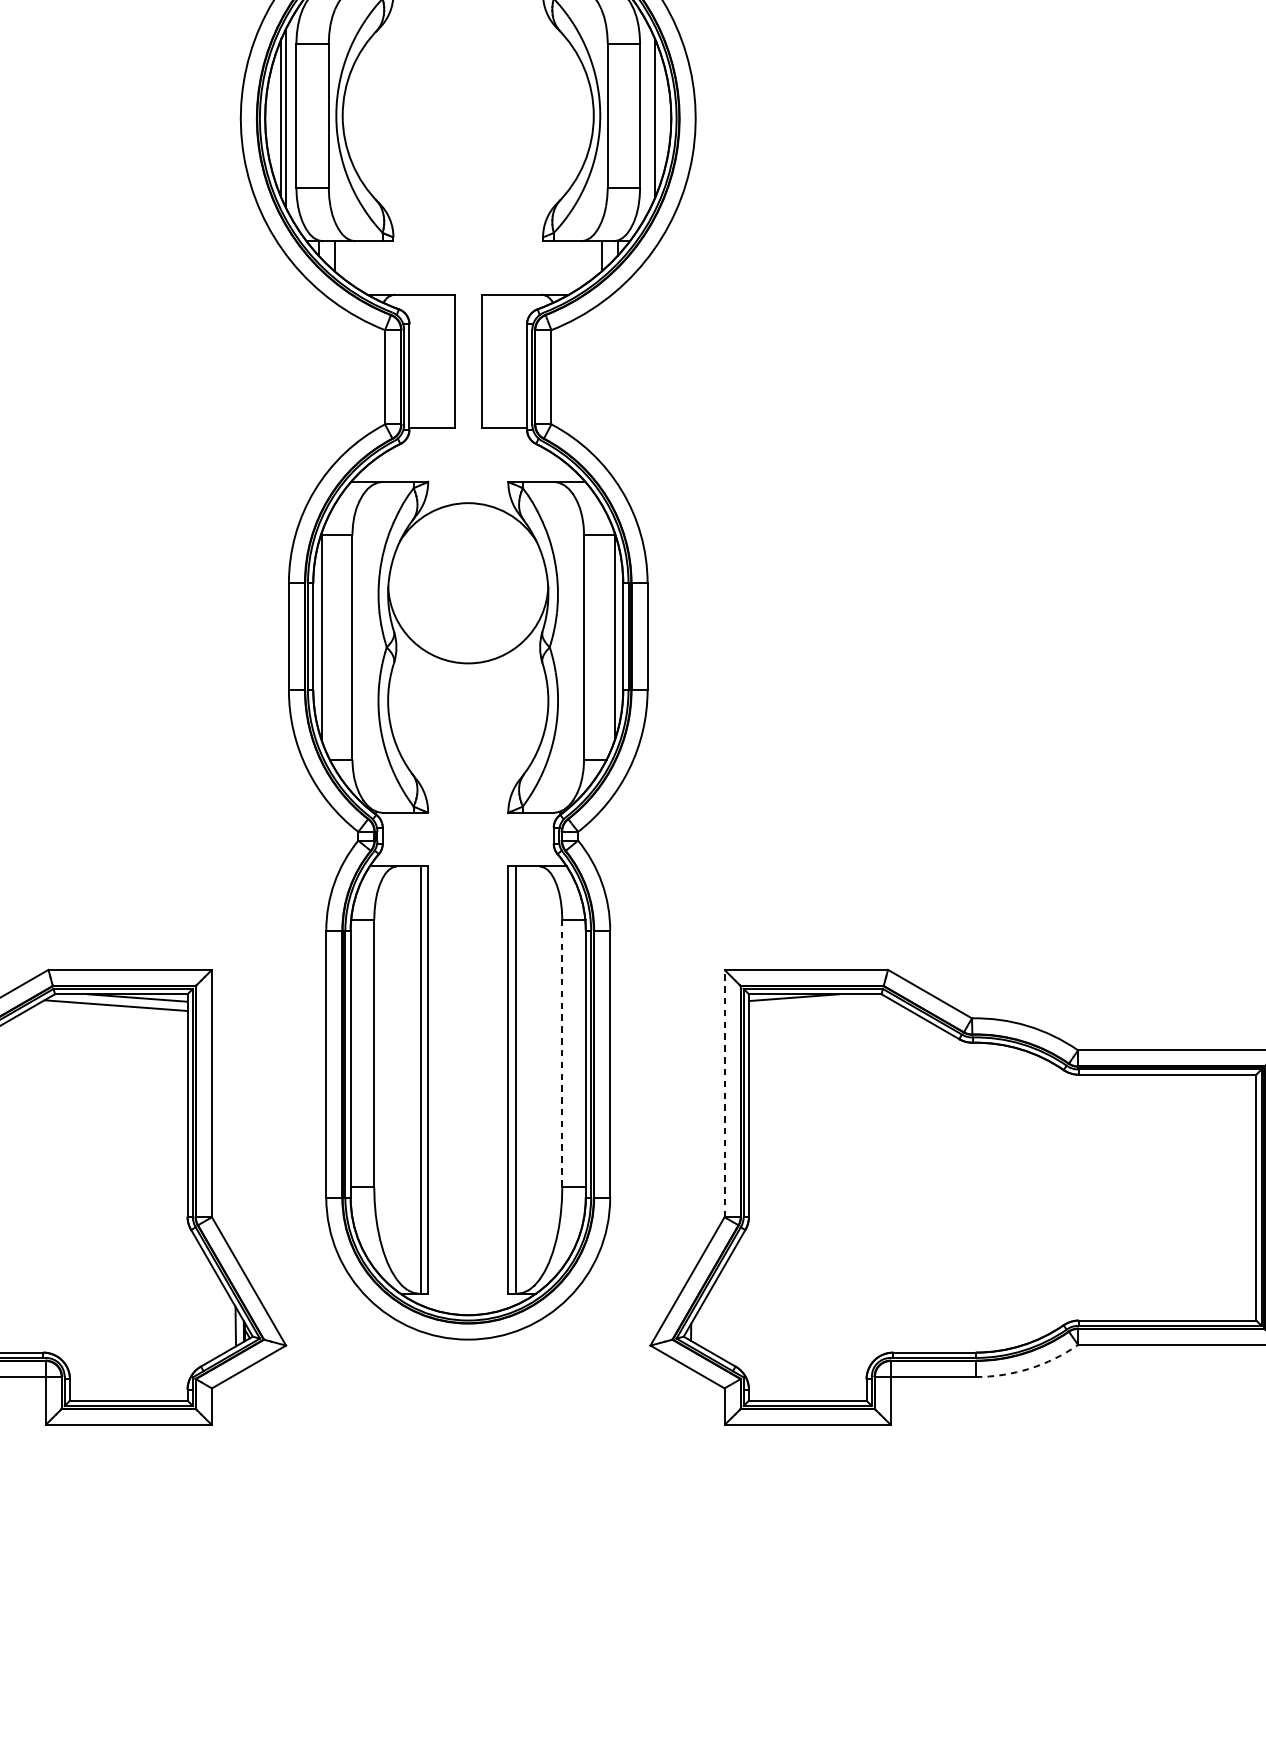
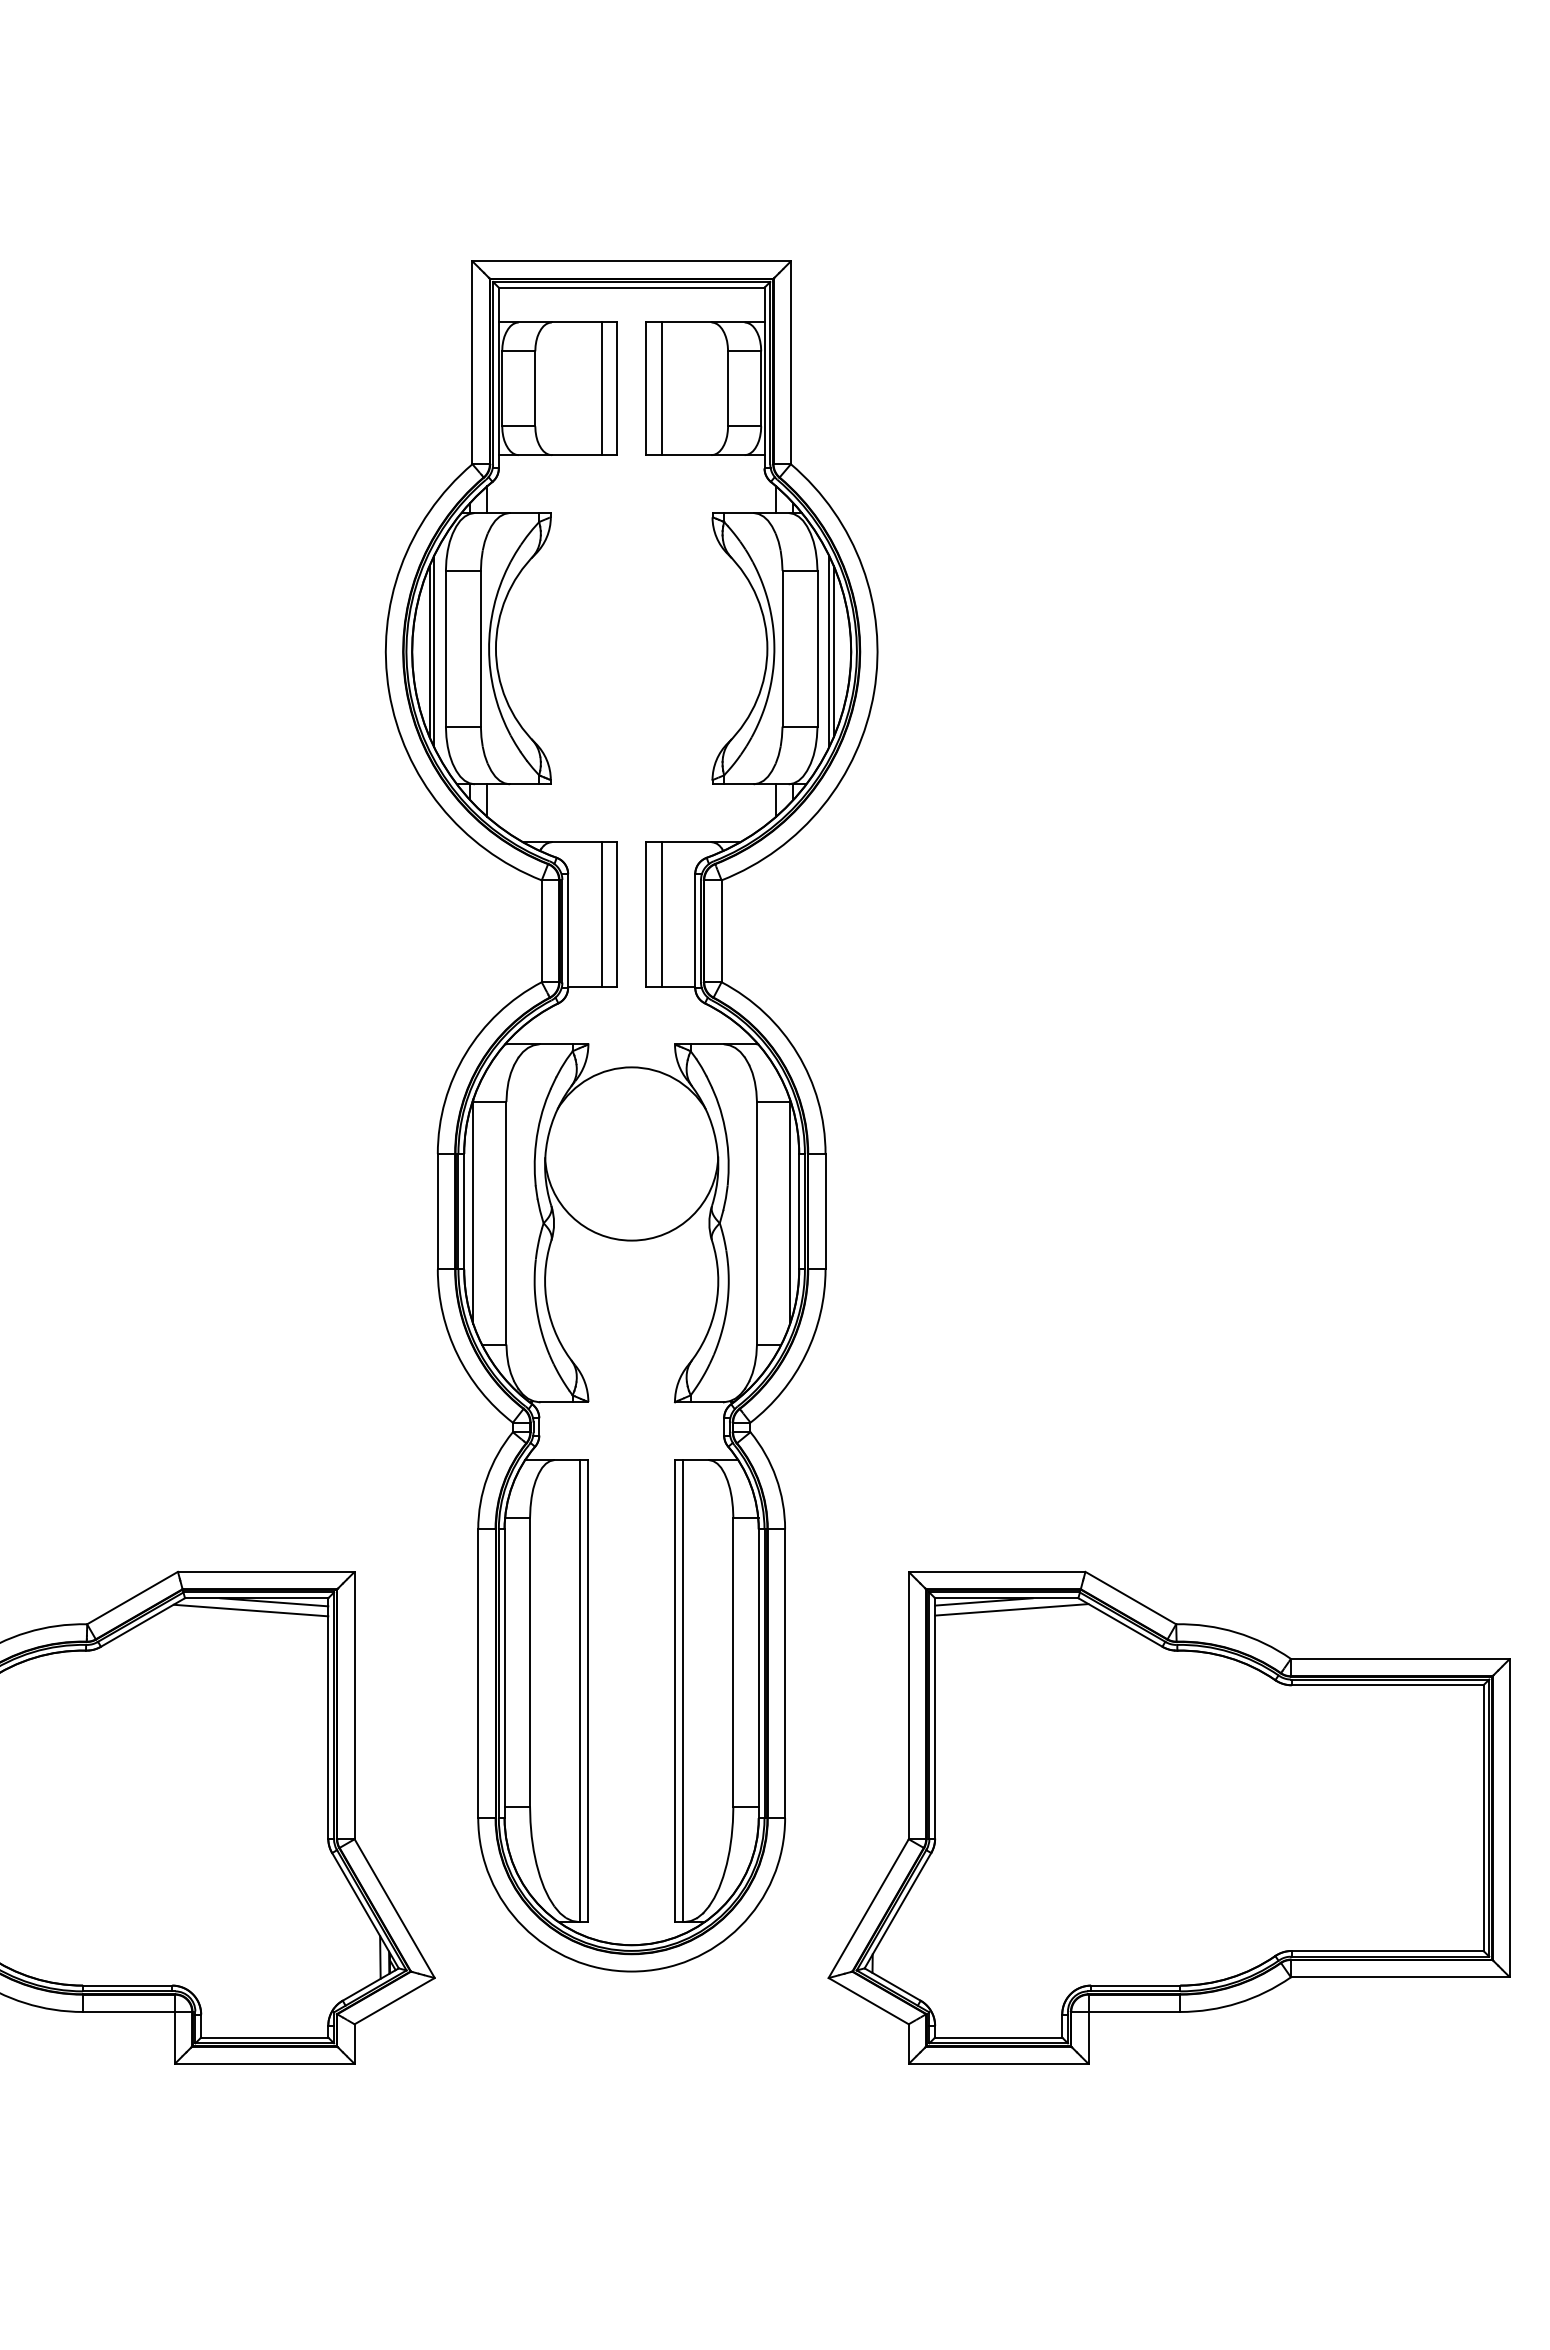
line: (651, 118) -> (829, 651), added
line: (440, 361) -> (601, 914), added
line: (495, 361) -> (661, 914), added
line: (819, 1004) -> (1011, 1609), added
line: (562, 1053) -> (733, 1662), dashed -> solid
line: (724, 1093) -> (908, 1705), dashed -> solid
arc: (1029, 1369) -> (1238, 2003), dashed -> solid

